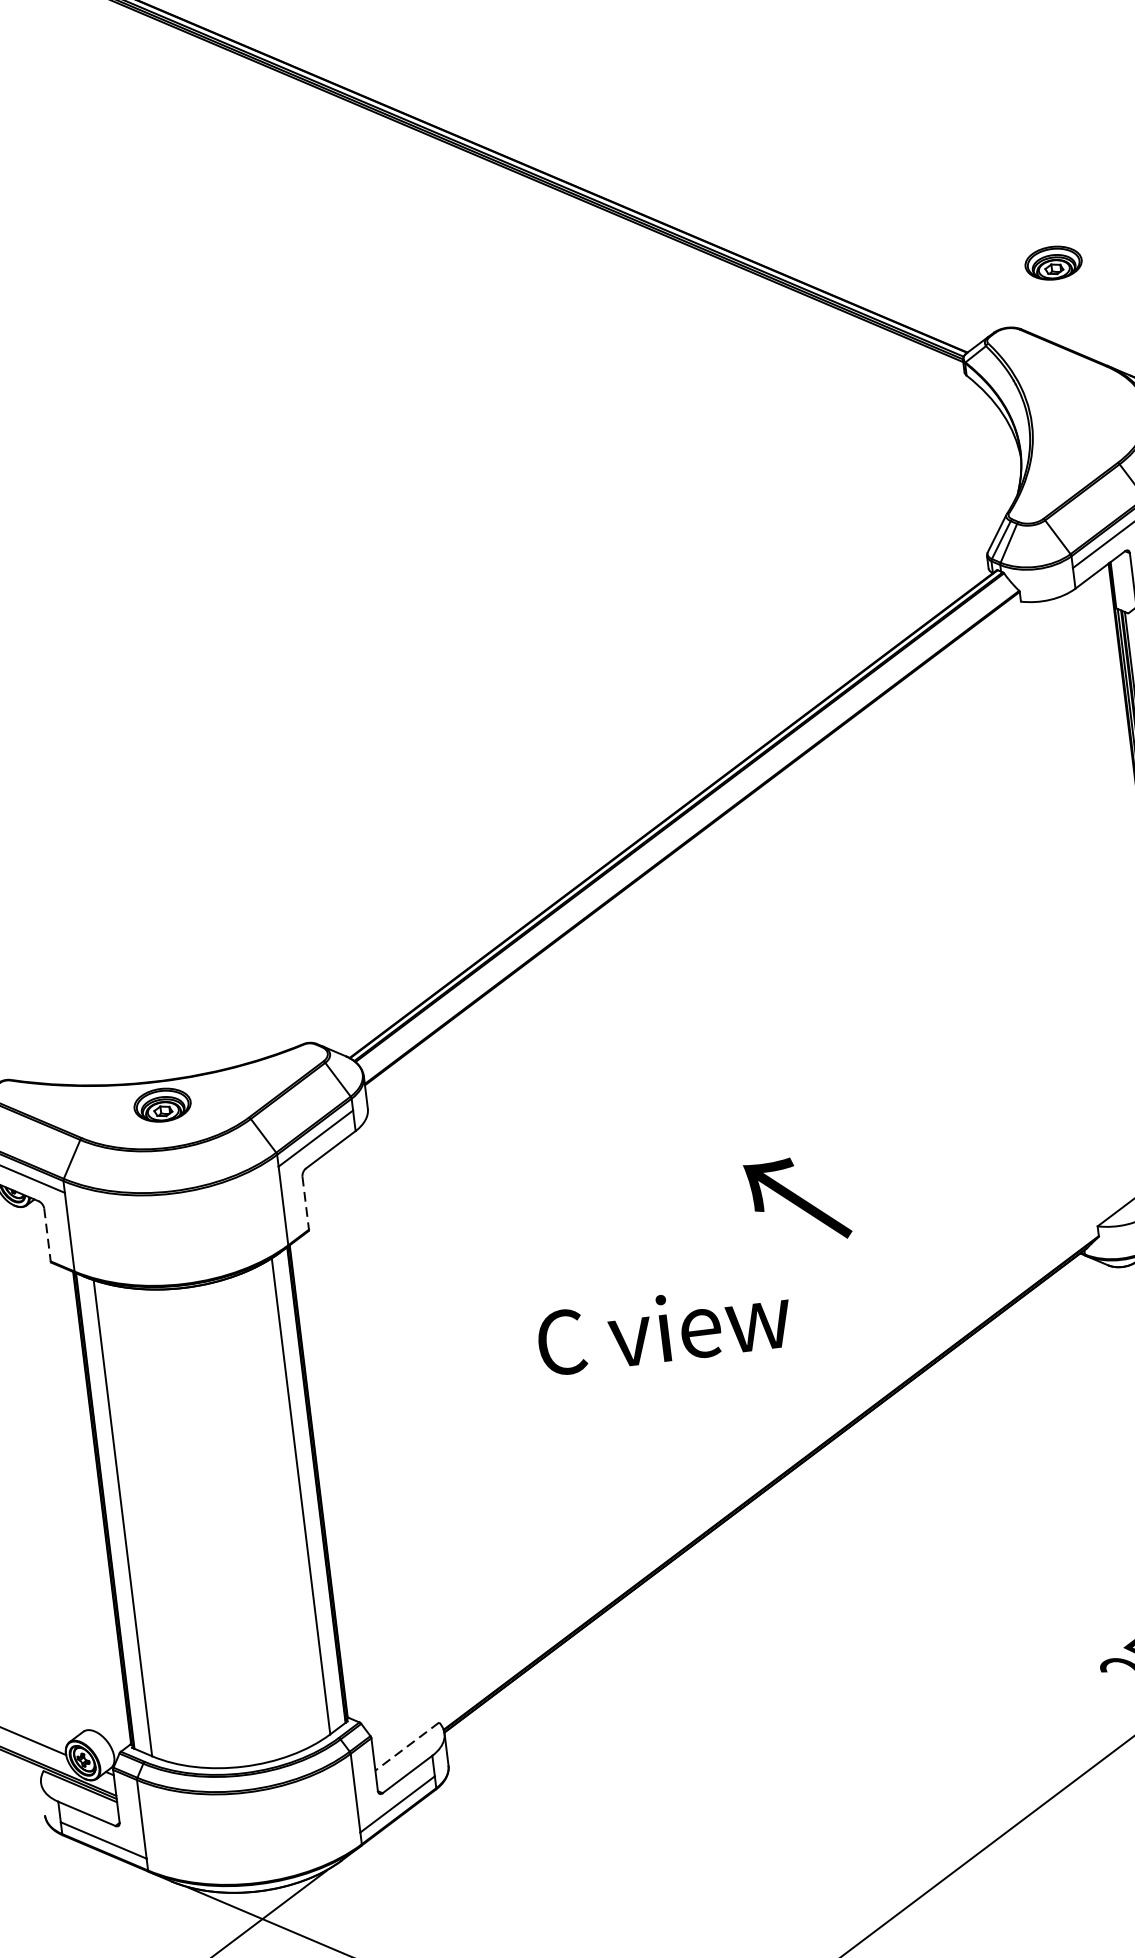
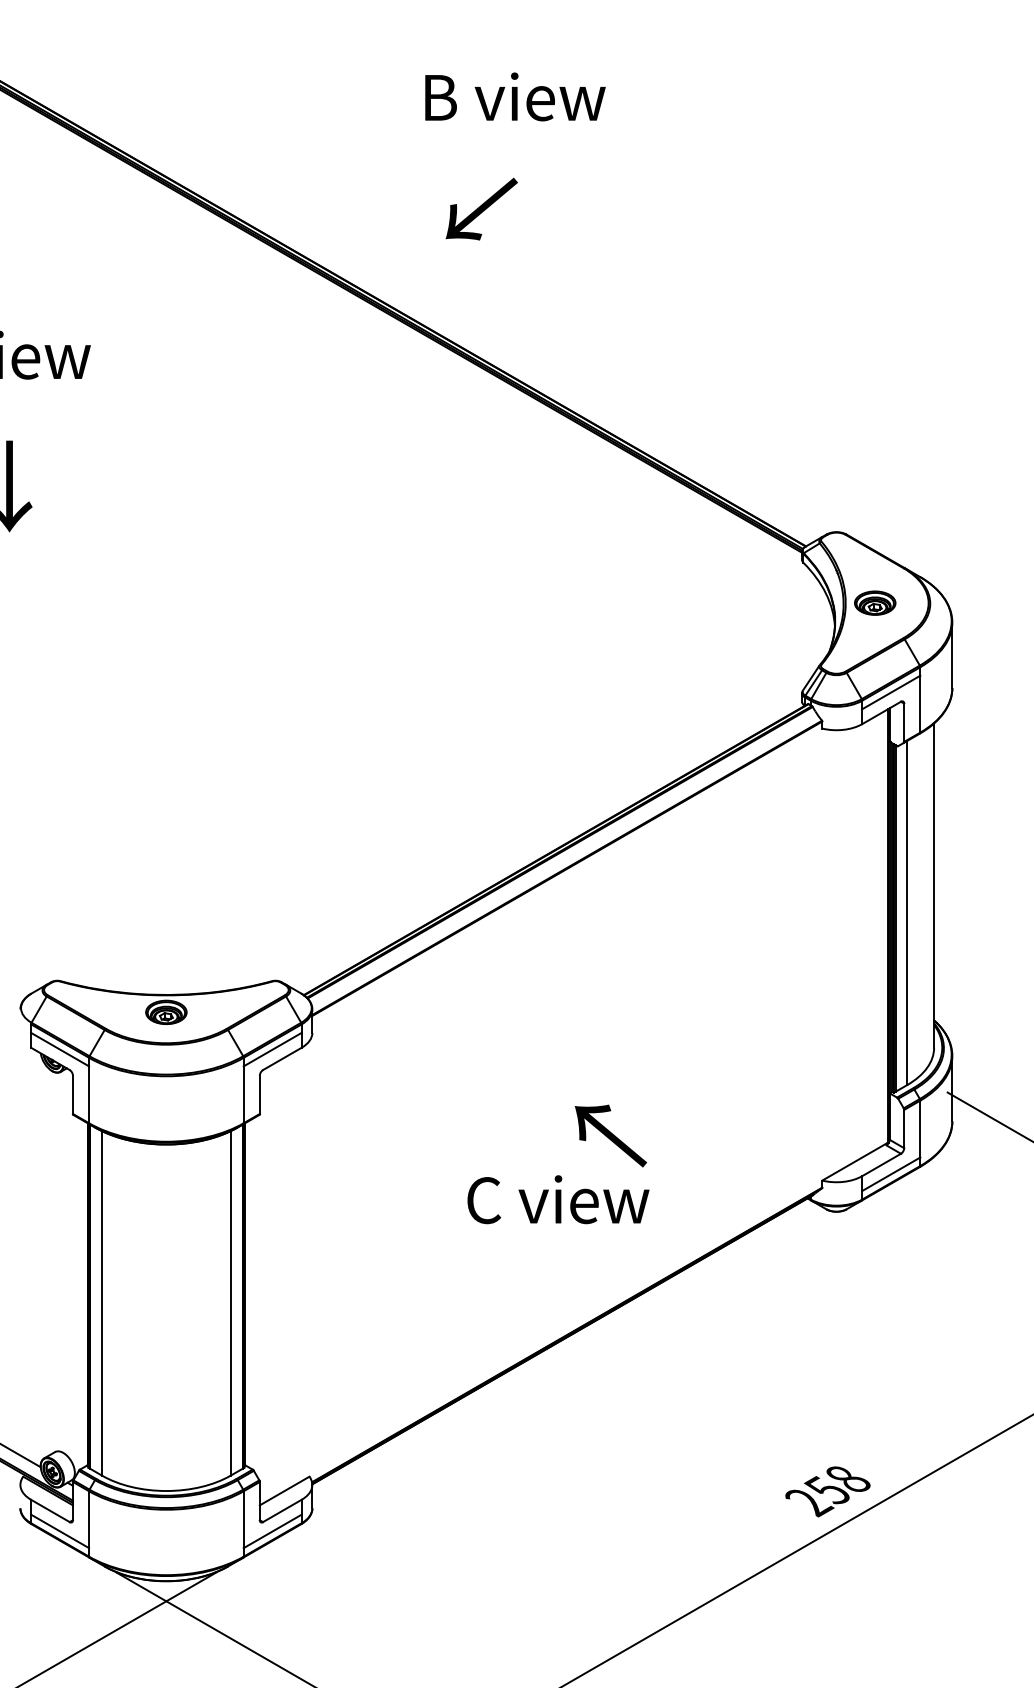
part: (1053, 262) -> (875, 602), moved
line: (305, 1204) -> (259, 1095), dashed -> solid
line: (46, 1235) -> (72, 1095), dashed -> solid
text: (664, 1328) -> (558, 1199), moved
line: (407, 1747) -> (284, 1491), dashed -> solid

